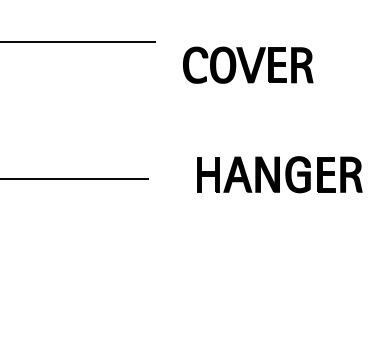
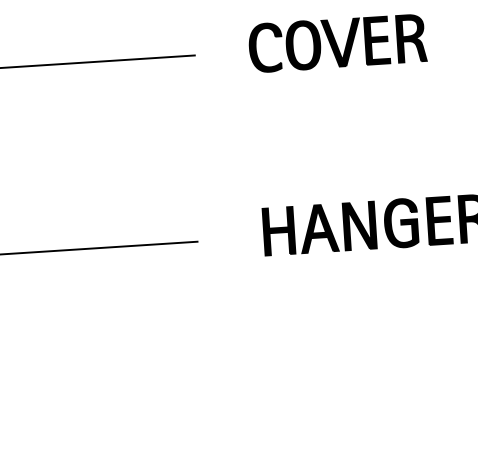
part: (248, 64) -> (338, 42), moved

